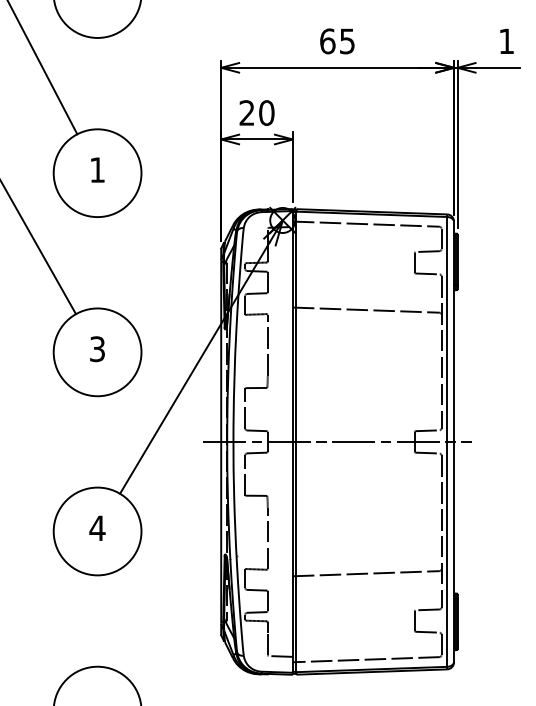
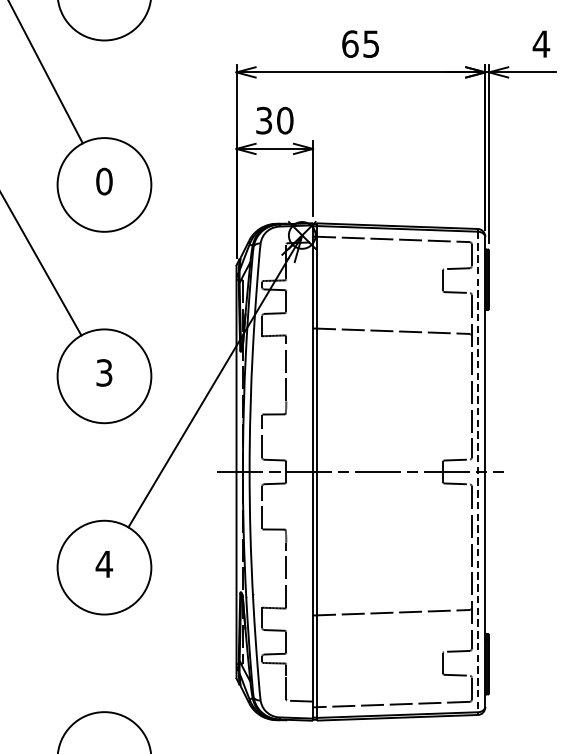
text: (506, 40) -> (541, 43), 1 -> 4
text: (246, 112) -> (263, 120), 20 -> 30
text: (97, 169) -> (104, 180), 1 -> 0
line: (447, 441) -> (478, 471), solid -> dashed

